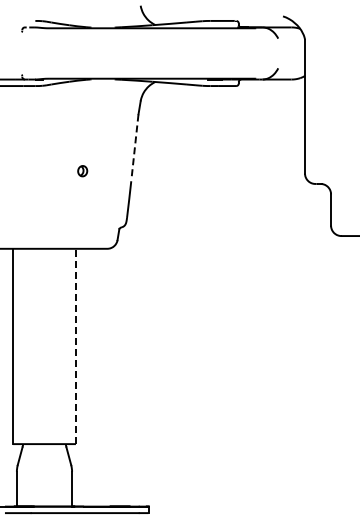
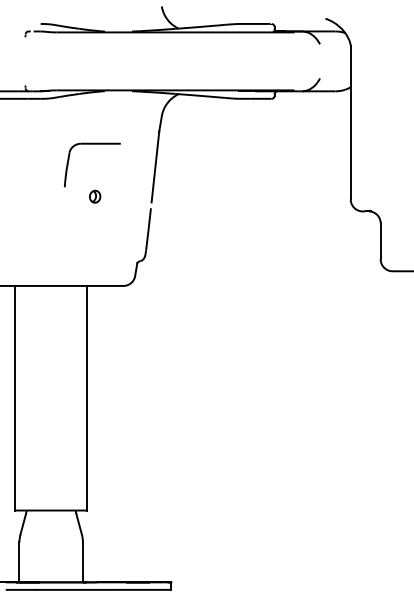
part: (79, 125) -> (91, 144), added
line: (135, 144) -> (155, 166), dashed -> solid
line: (75, 346) -> (86, 398), dashed -> solid

